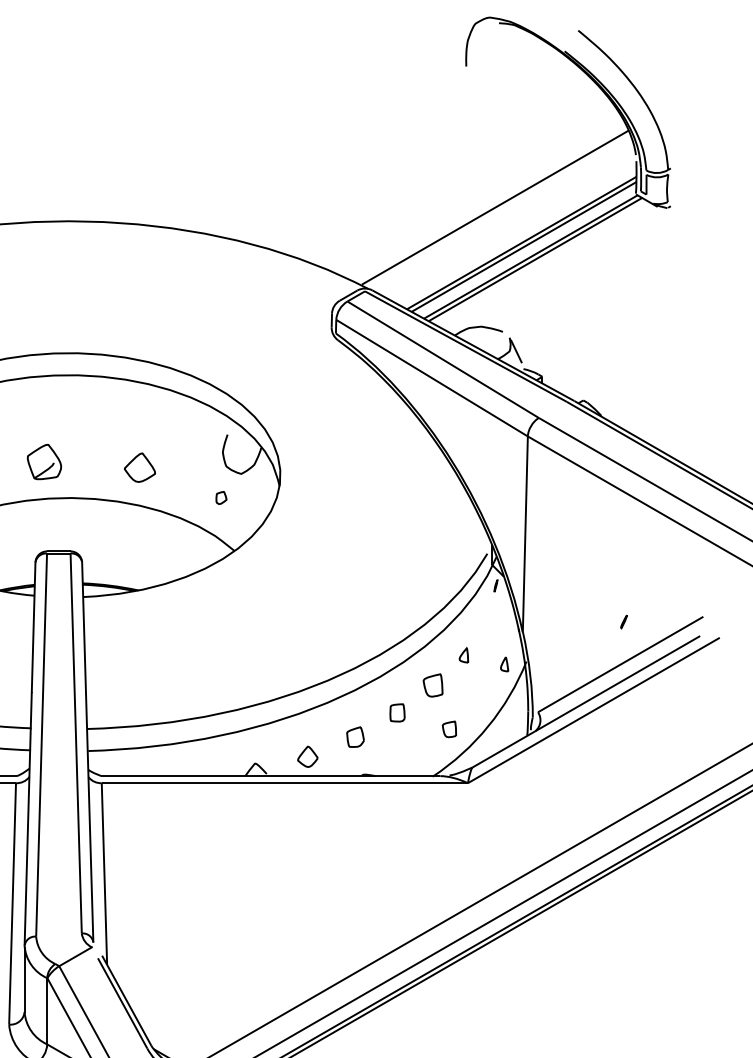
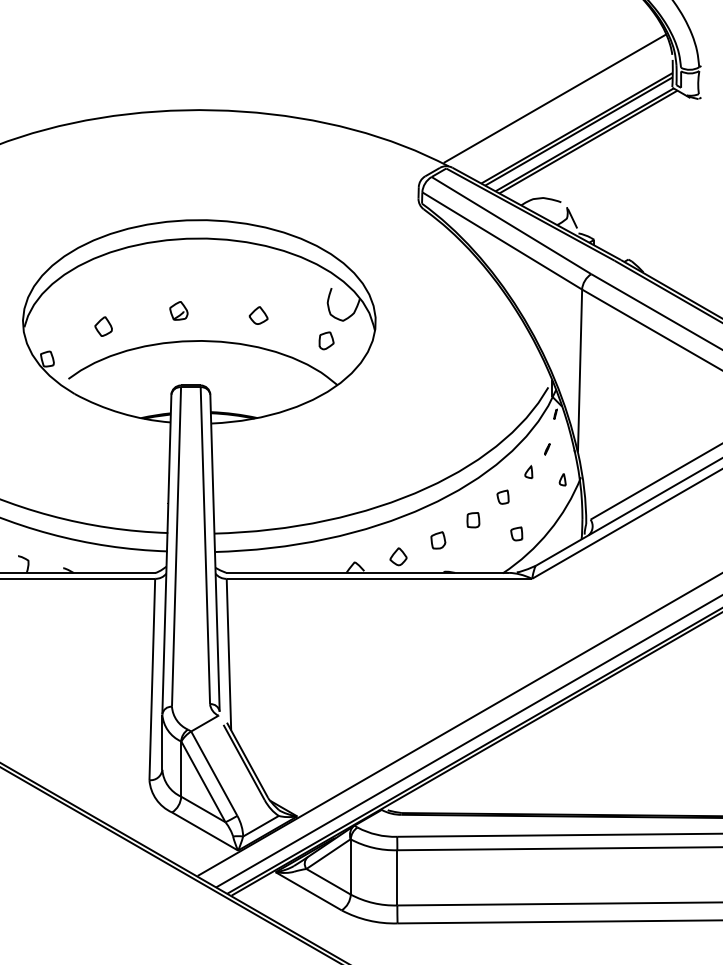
part: (43, 461) -> (178, 310), size x0.62
part: (139, 467) -> (258, 315), size x0.71
part: (221, 497) -> (326, 340), size x1.67
part: (624, 622) -> (547, 449), moved
part: (432, 684) -> (502, 496), size x0.71

